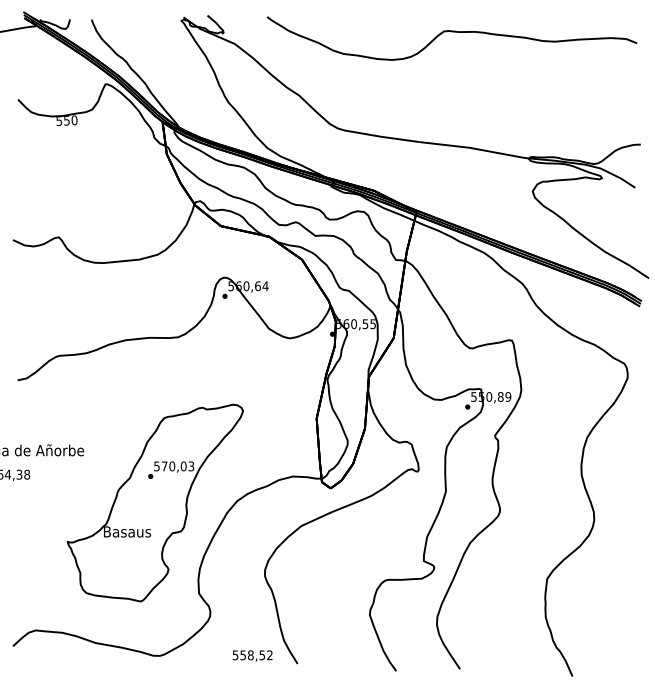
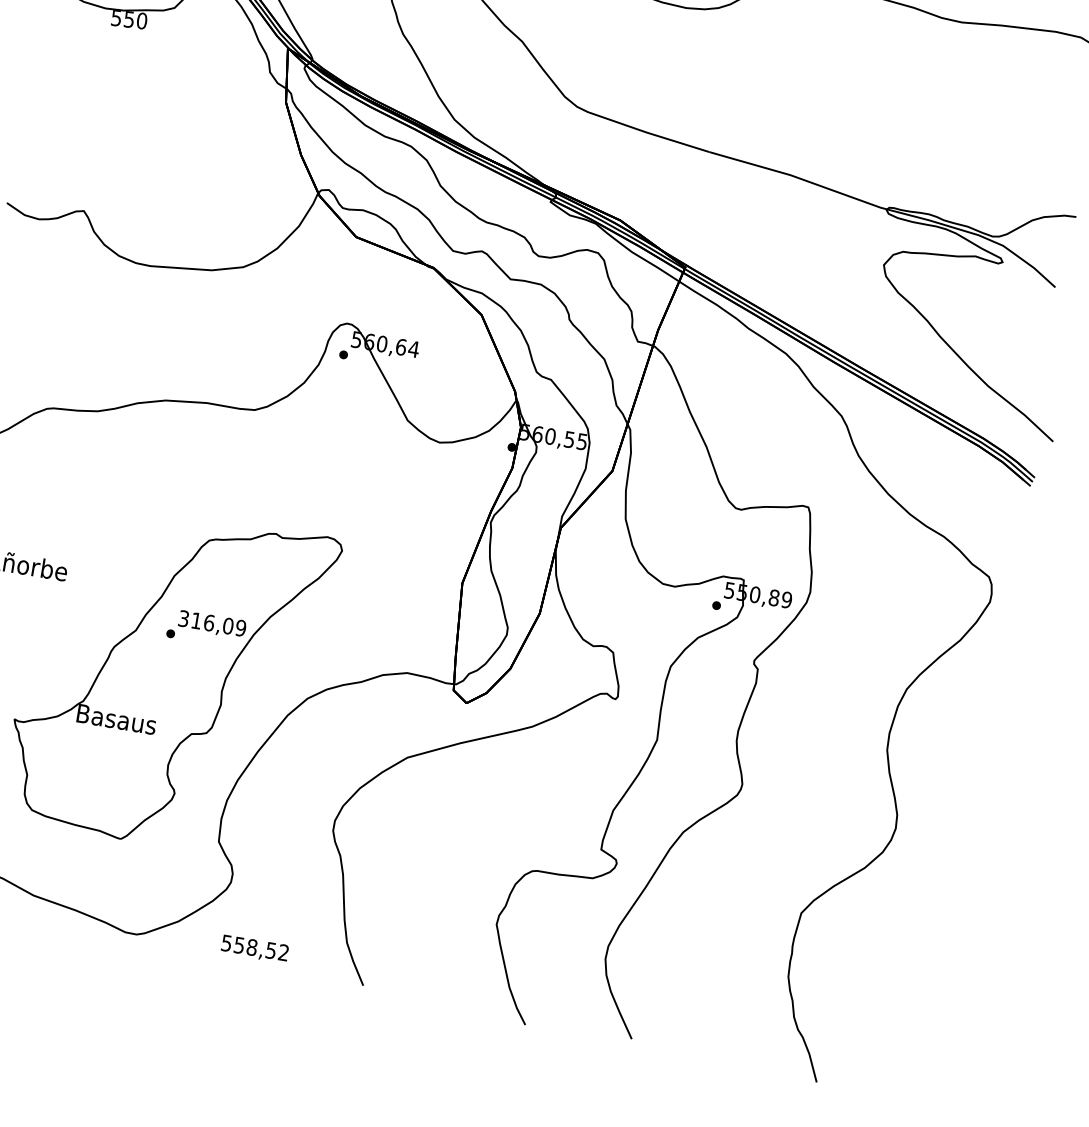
text: (174, 466) -> (212, 623), 570,03 -> 316,09
text: (252, 655) -> (254, 948), moved

